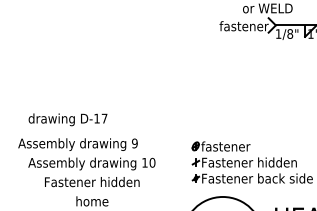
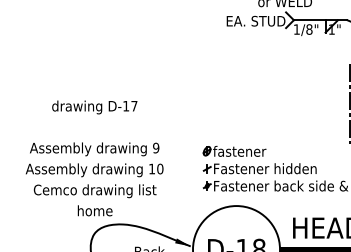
text: (241, 25) -> (256, 20), fastener -> EA. STUD
text: (67, 119) -> (94, 107), moved
text: (77, 144) -> (94, 149), moved
text: (91, 183) -> (94, 191), Fastener hidden -> Cemco drawing list

